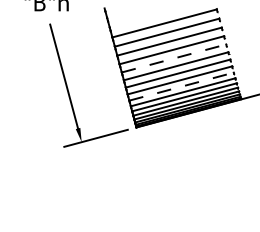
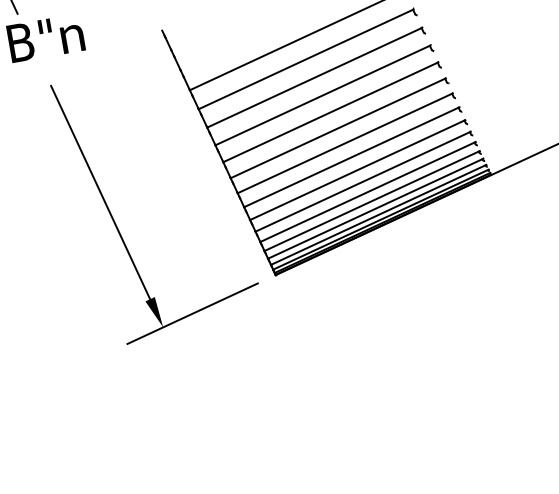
line: (174, 58) -> (331, 112), dashed -> solid
line: (182, 86) -> (359, 169), dashed -> solid

